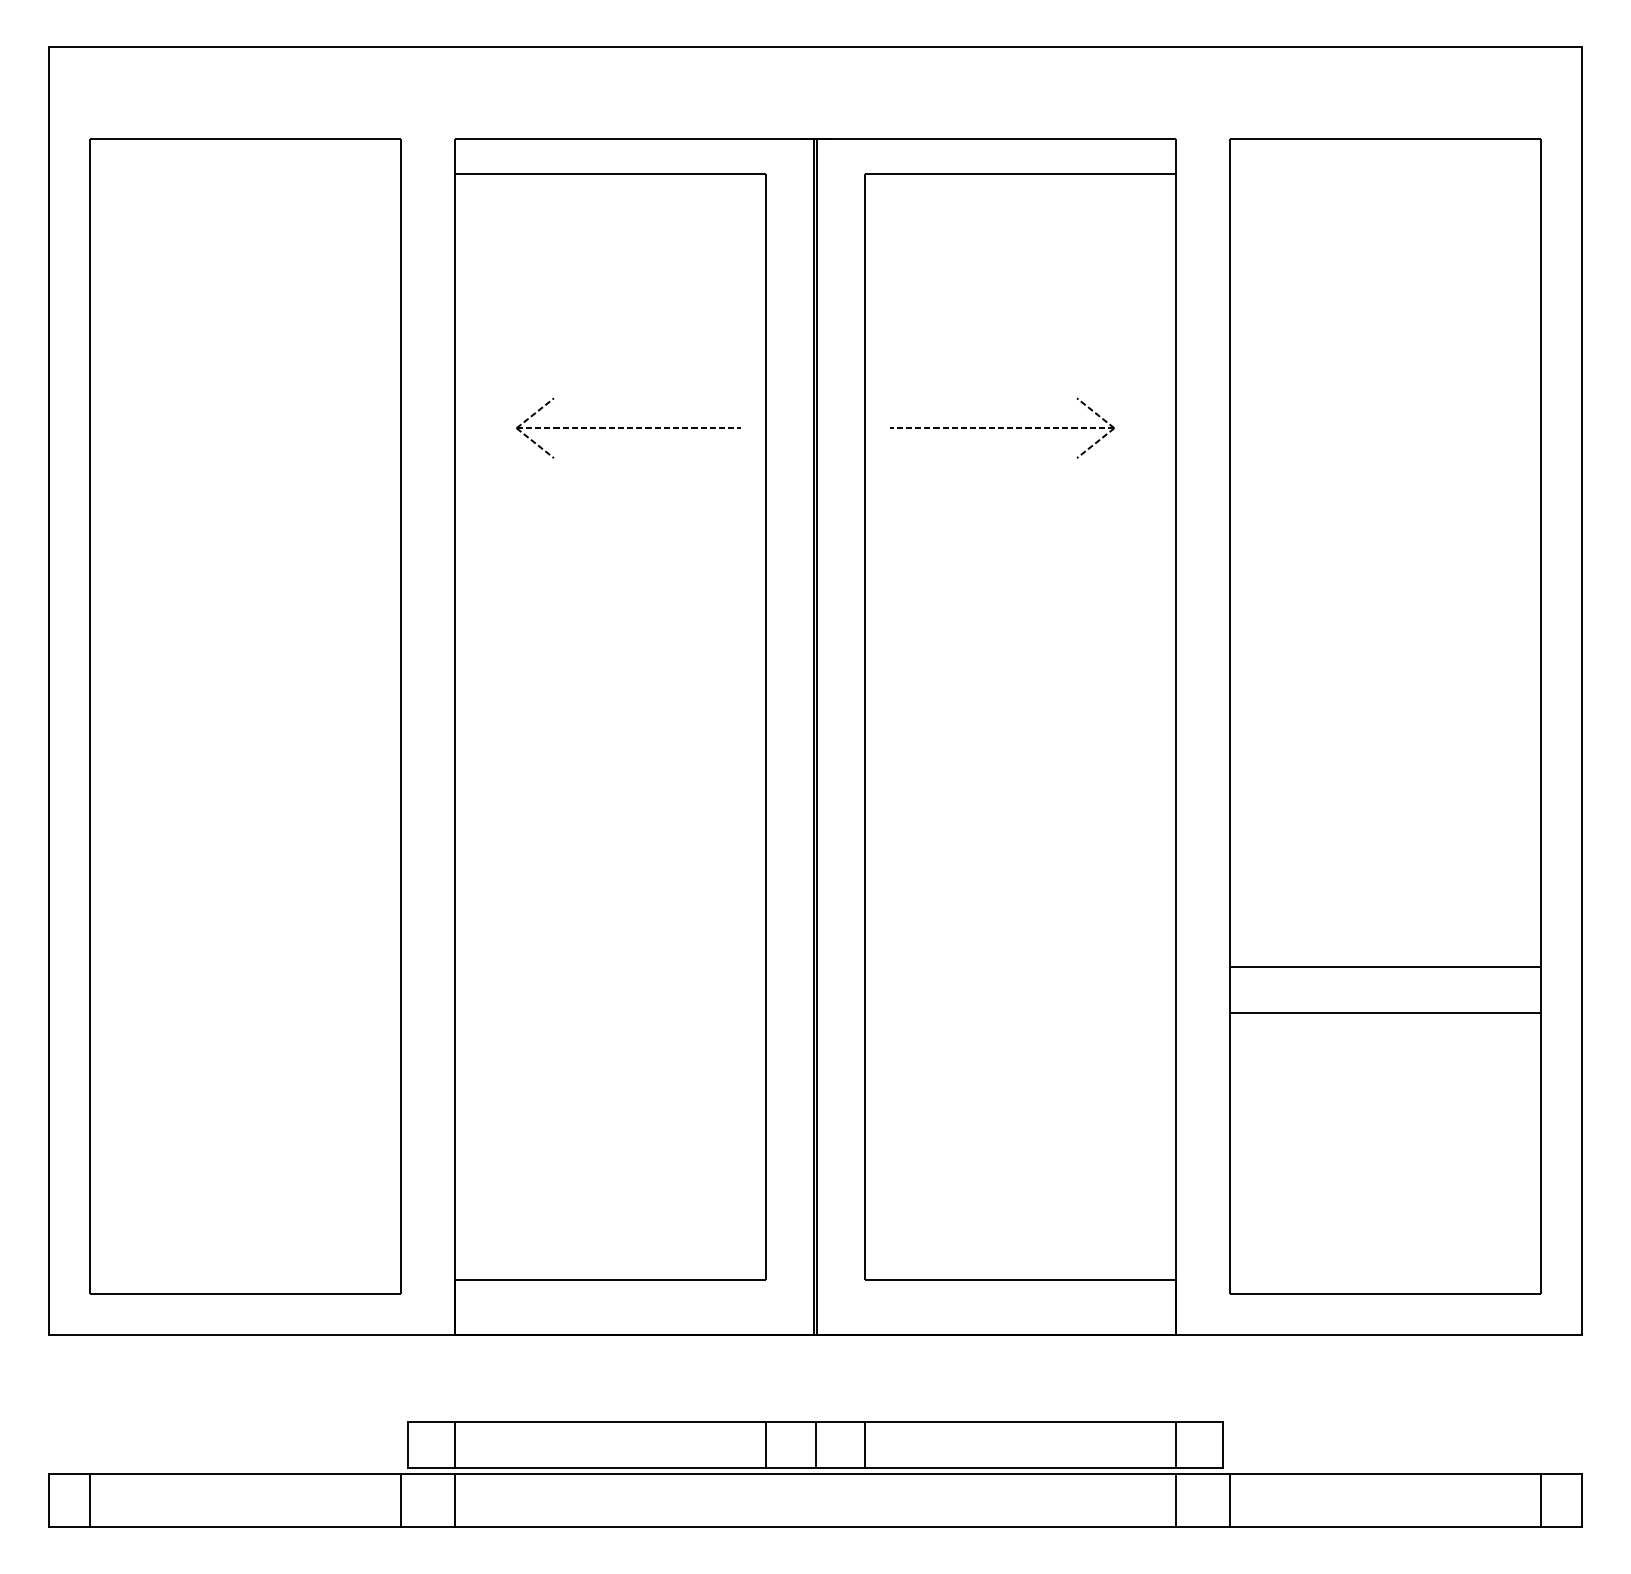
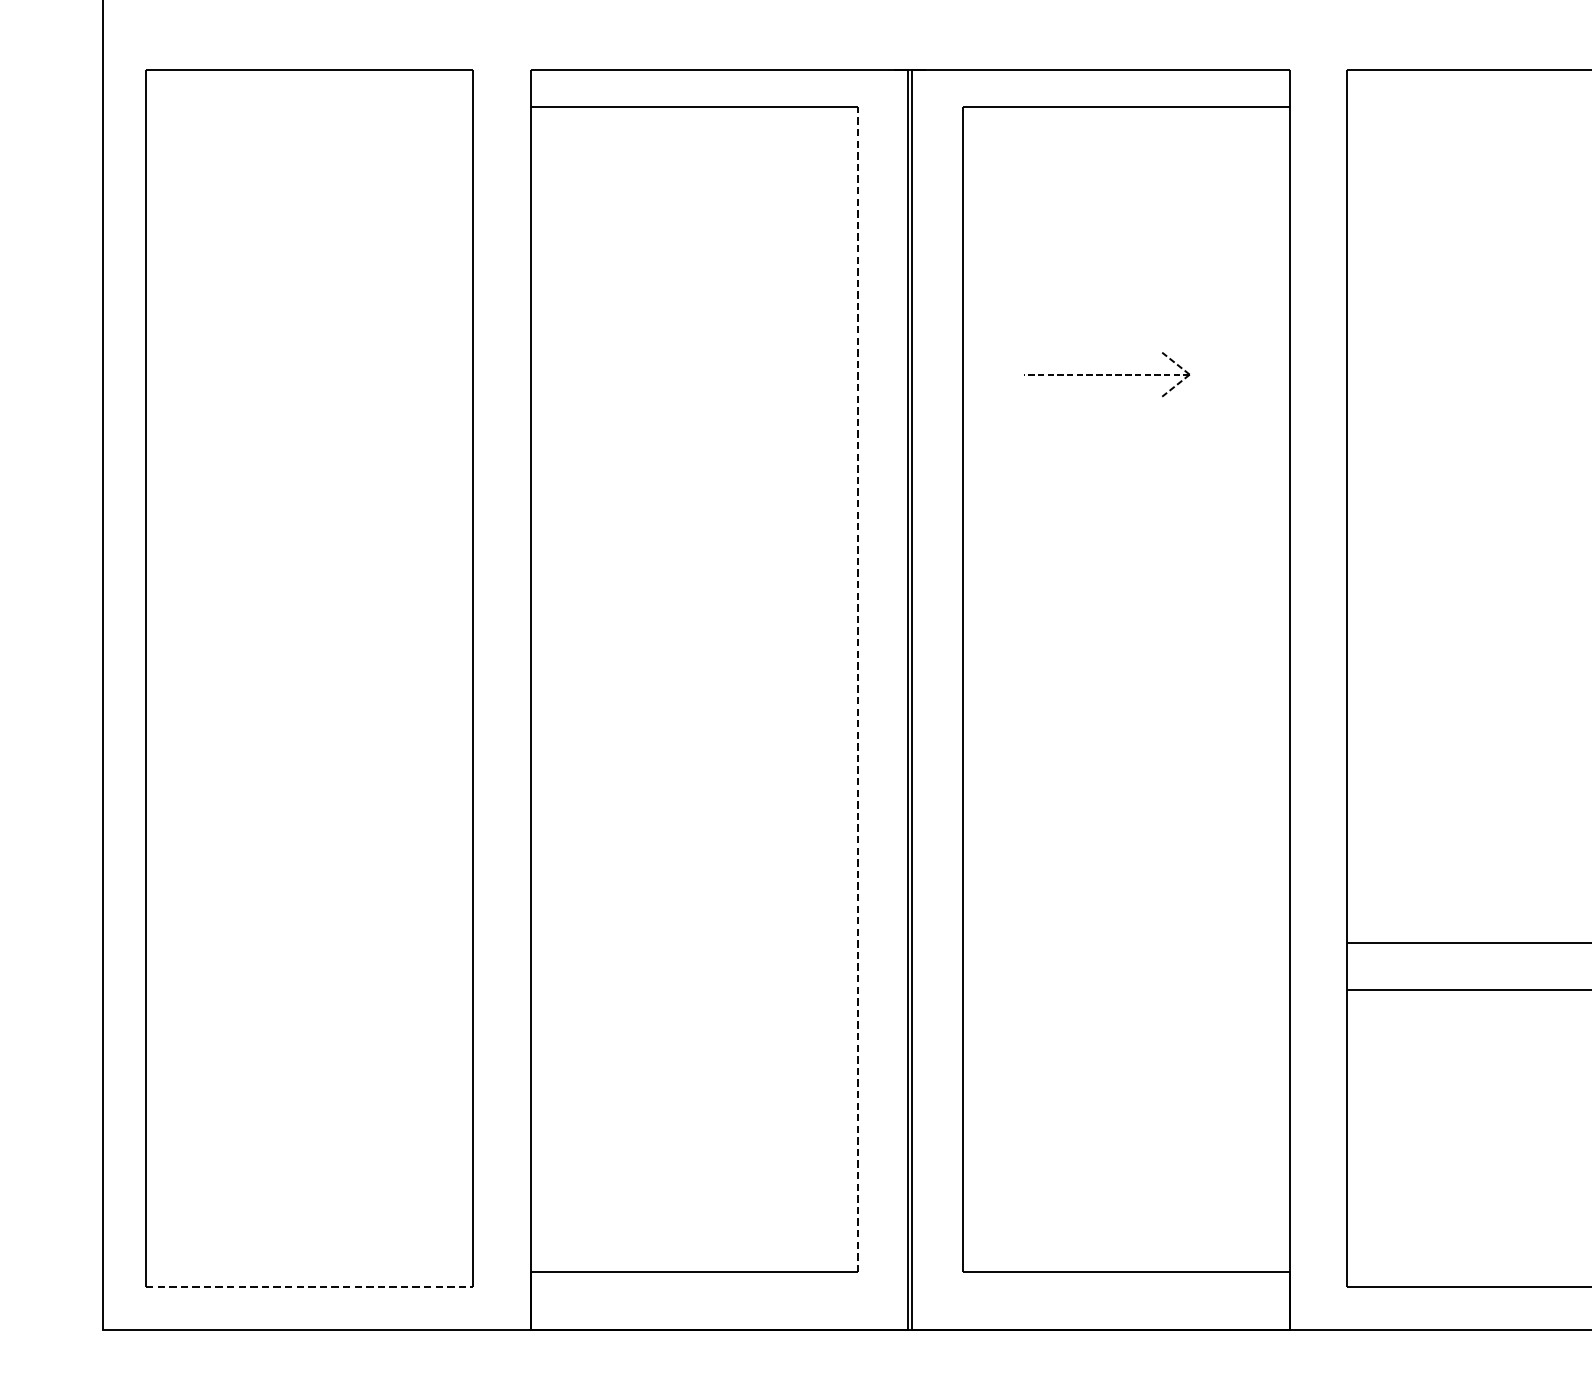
part: (628, 427) -> (713, 373), removed
part: (1002, 427) -> (1107, 373), size x0.7
line: (765, 726) -> (857, 688), solid -> dashed
line: (245, 1294) -> (309, 1287), solid -> dashed

